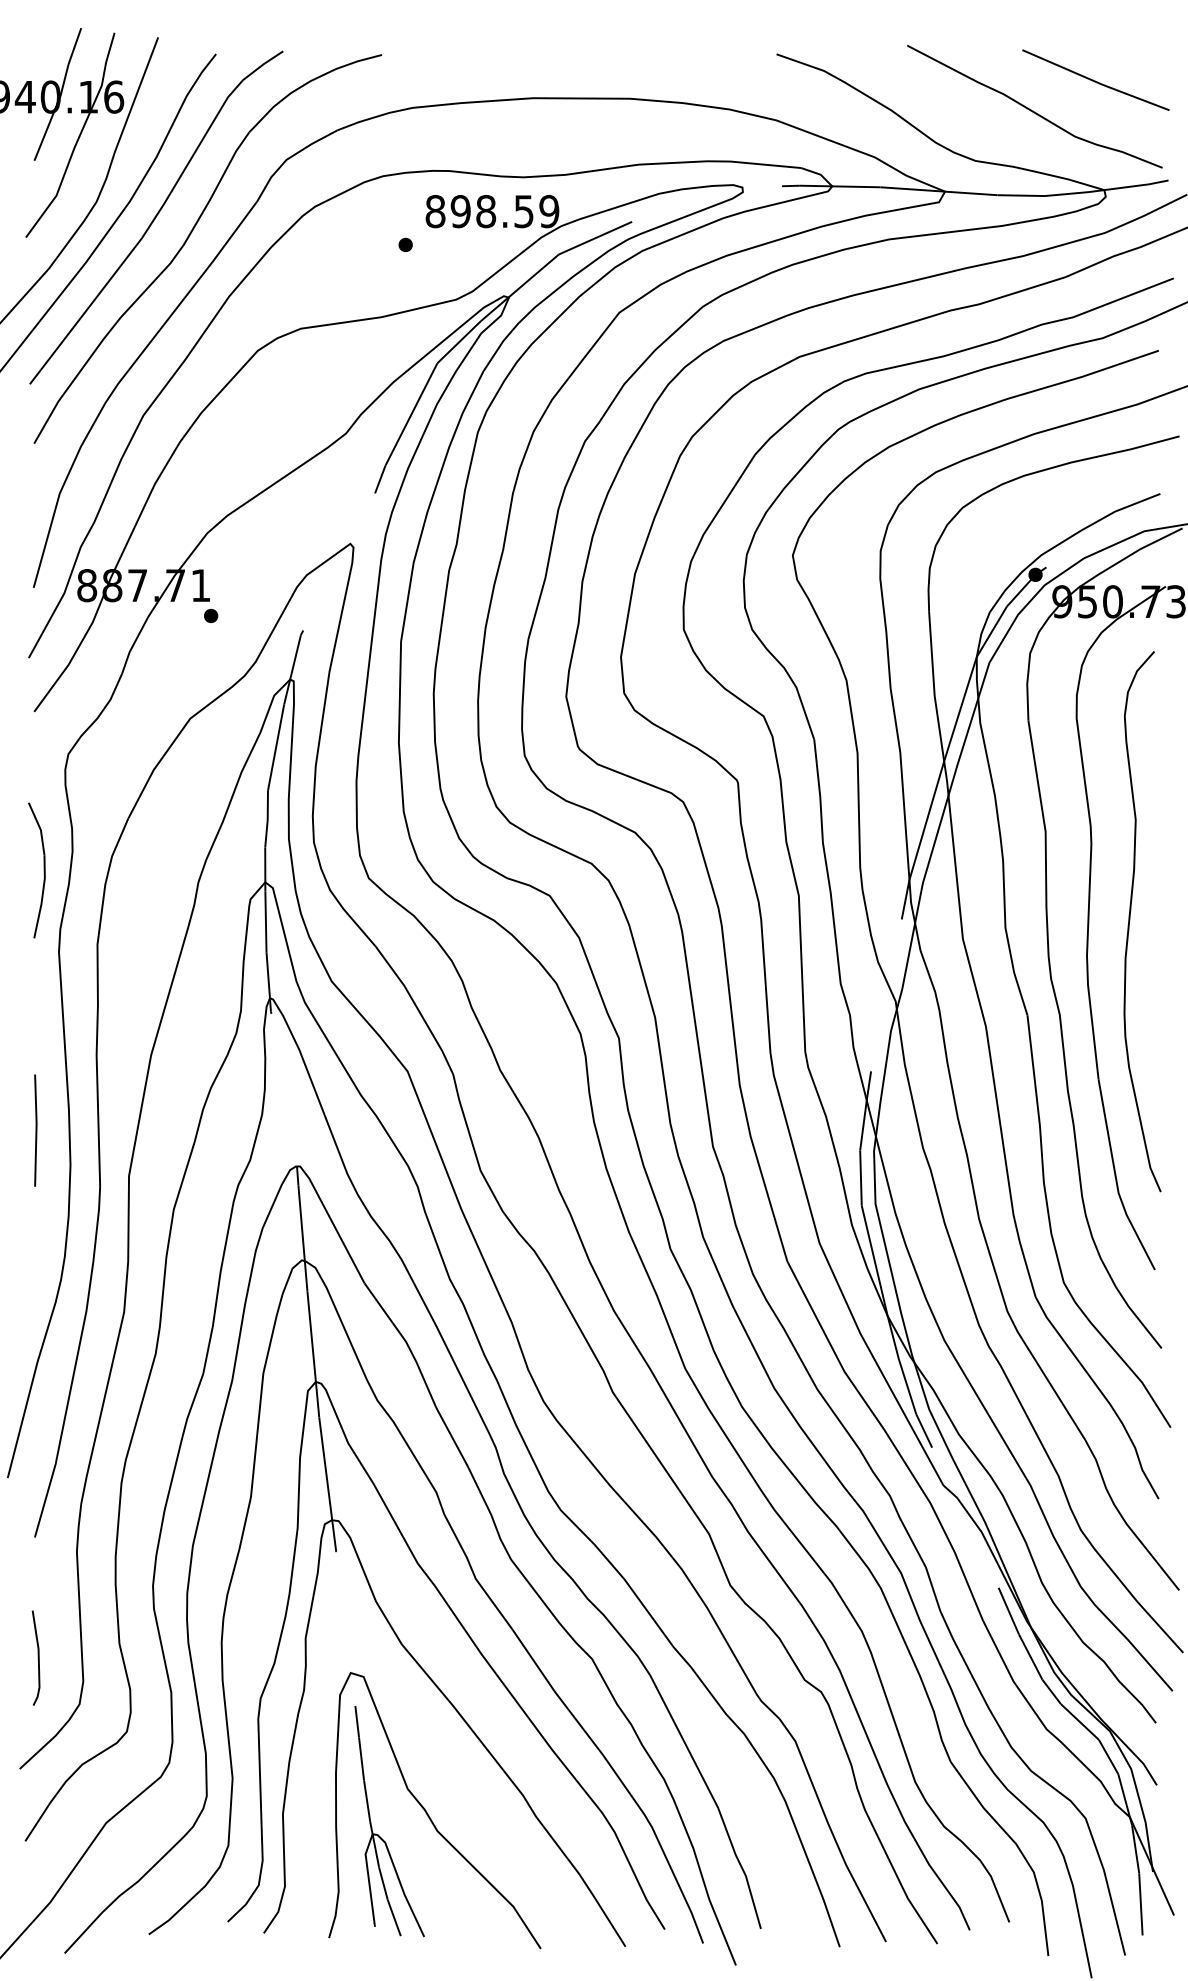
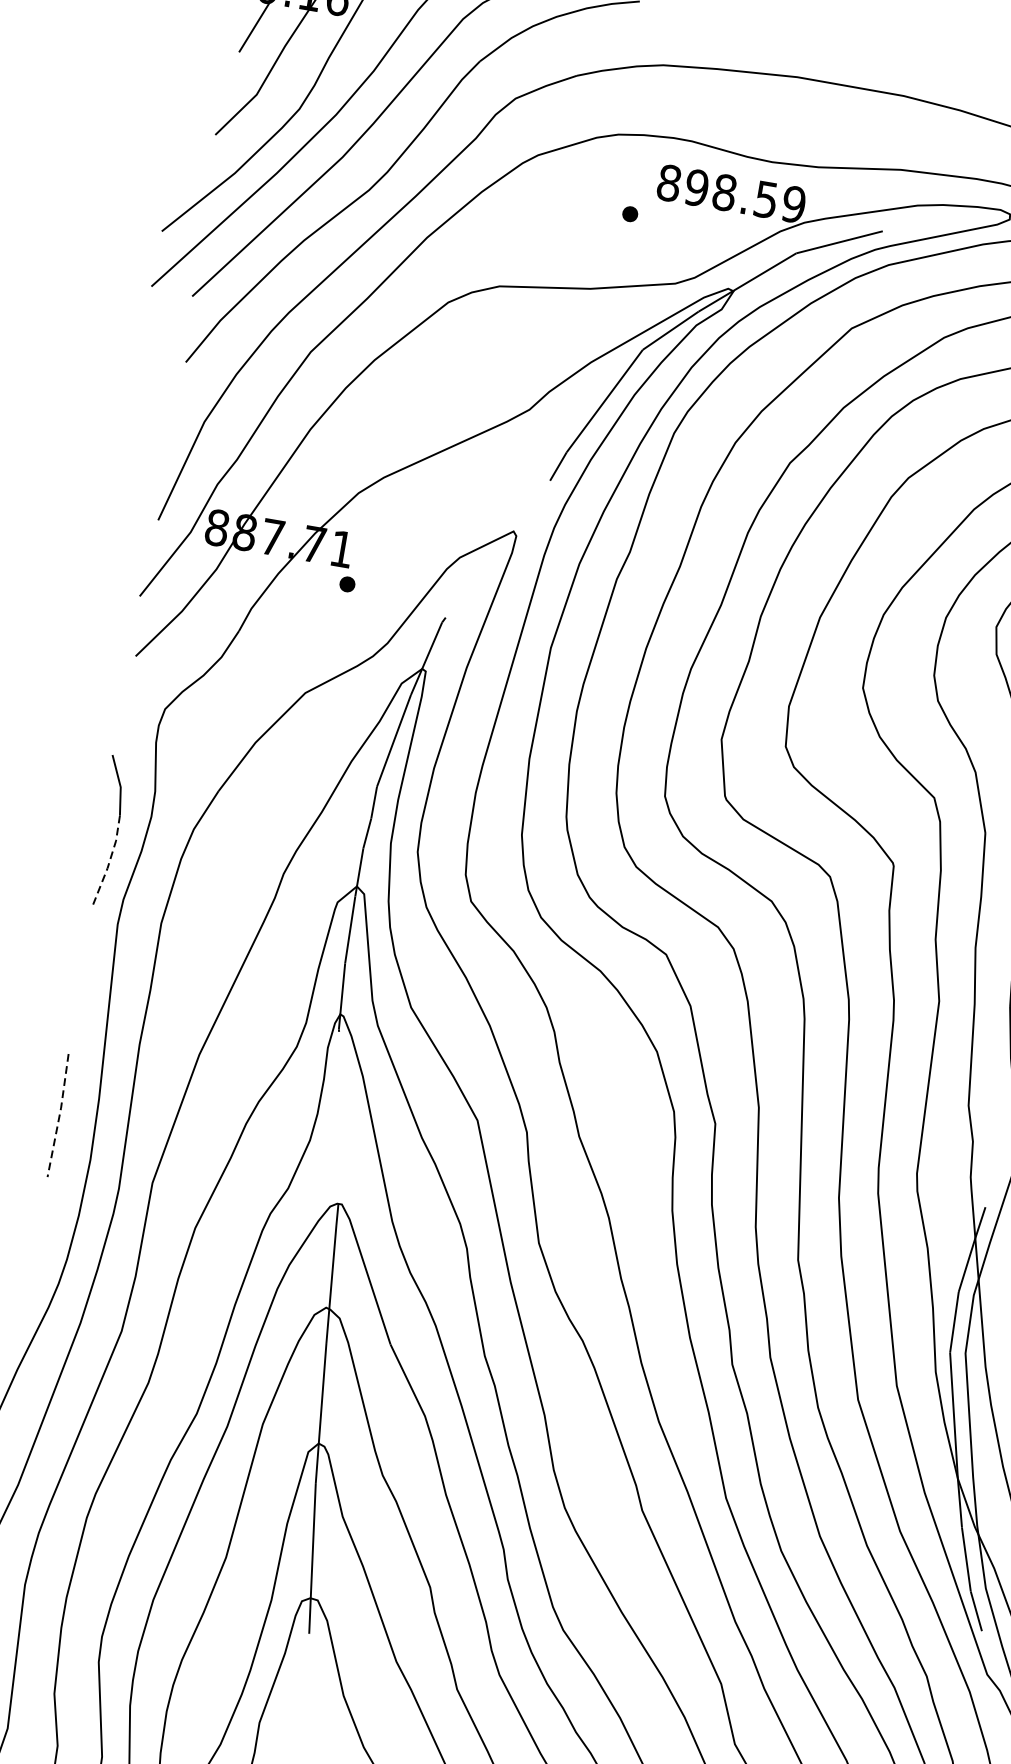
line: (42, 897) -> (109, 861), solid -> dashed
line: (36, 1130) -> (59, 1115), solid -> dashed

